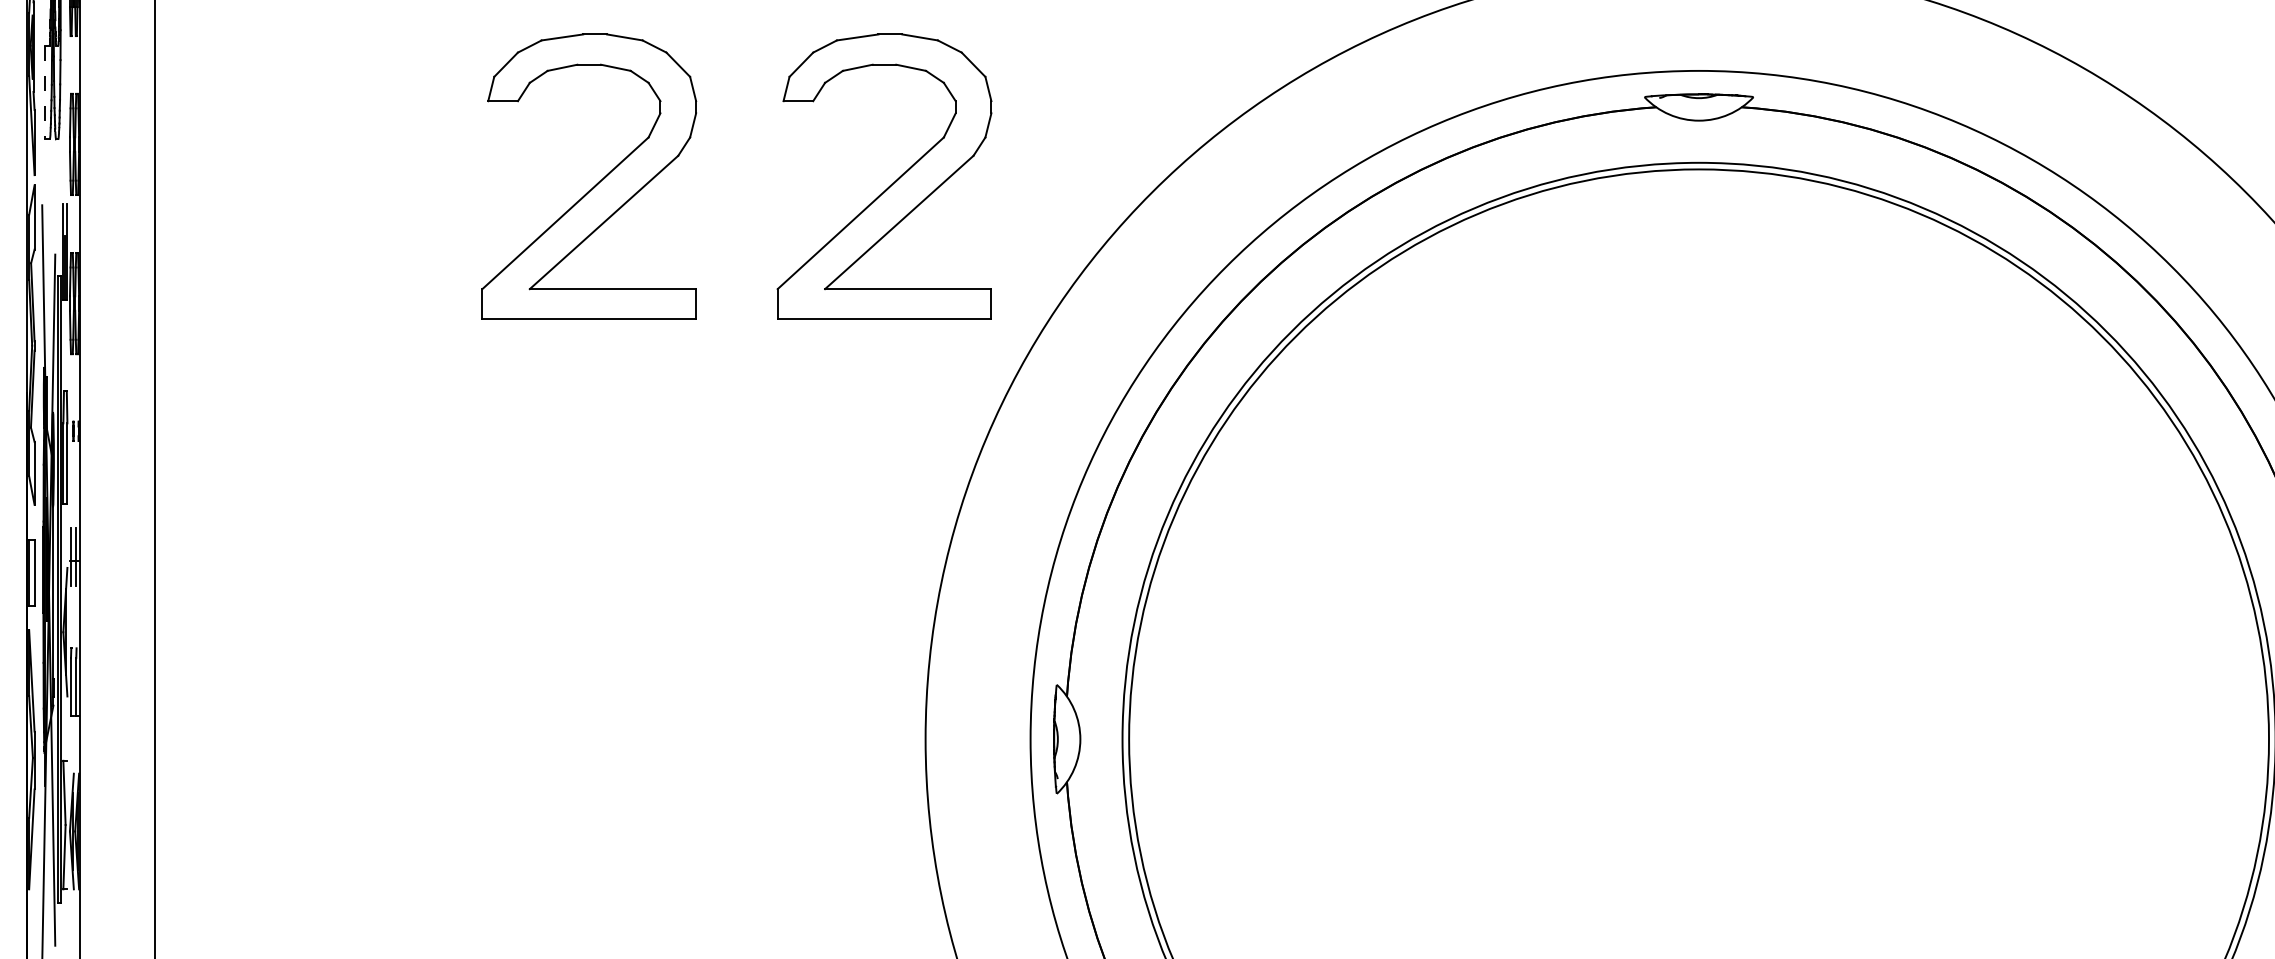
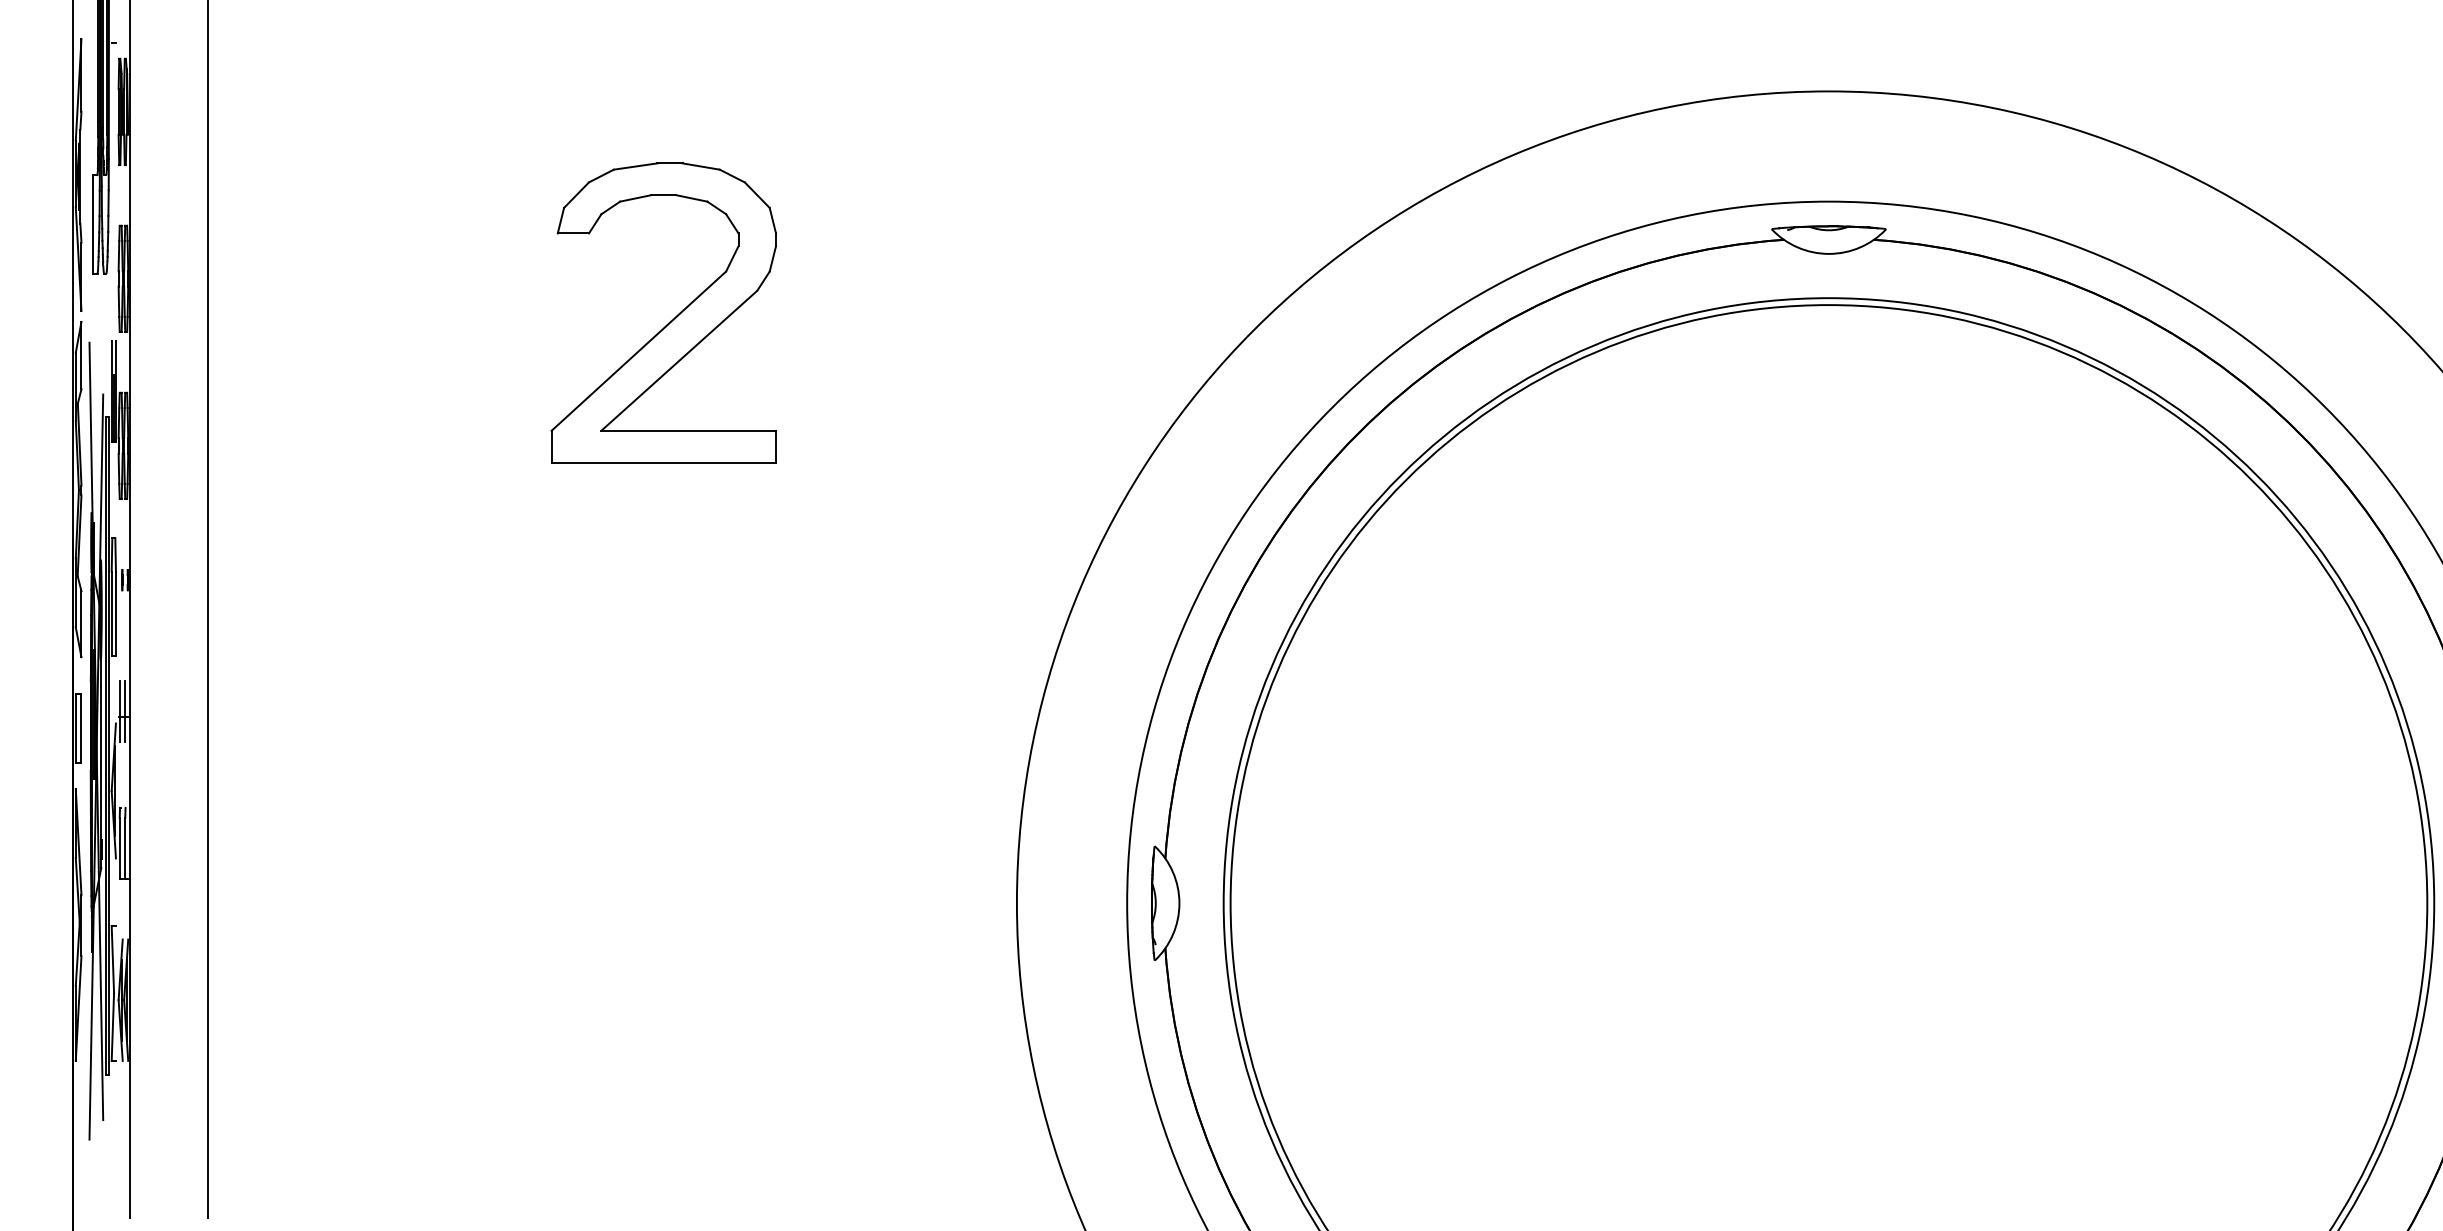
line: (45, 92) -> (92, 224), dashed -> solid
part: (889, 185) -> (979, 321), removed

